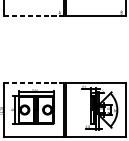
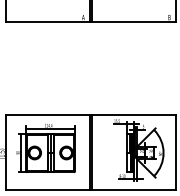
line: (34, 15) -> (48, 21), dashed -> solid
line: (34, 83) -> (48, 115), dashed -> solid

